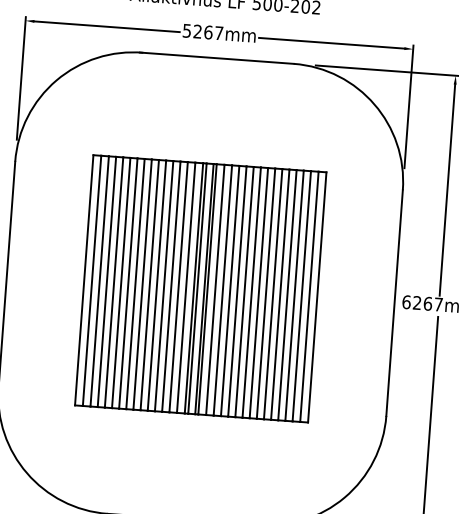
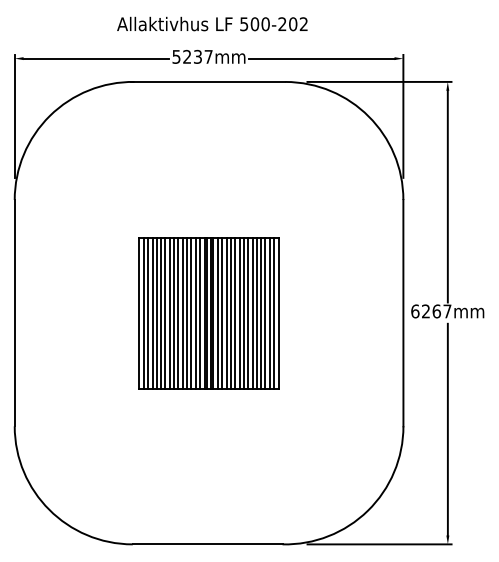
text: (208, 32) -> (197, 56), 5267mm -> 5237mm
part: (200, 289) -> (208, 313), size x0.6

